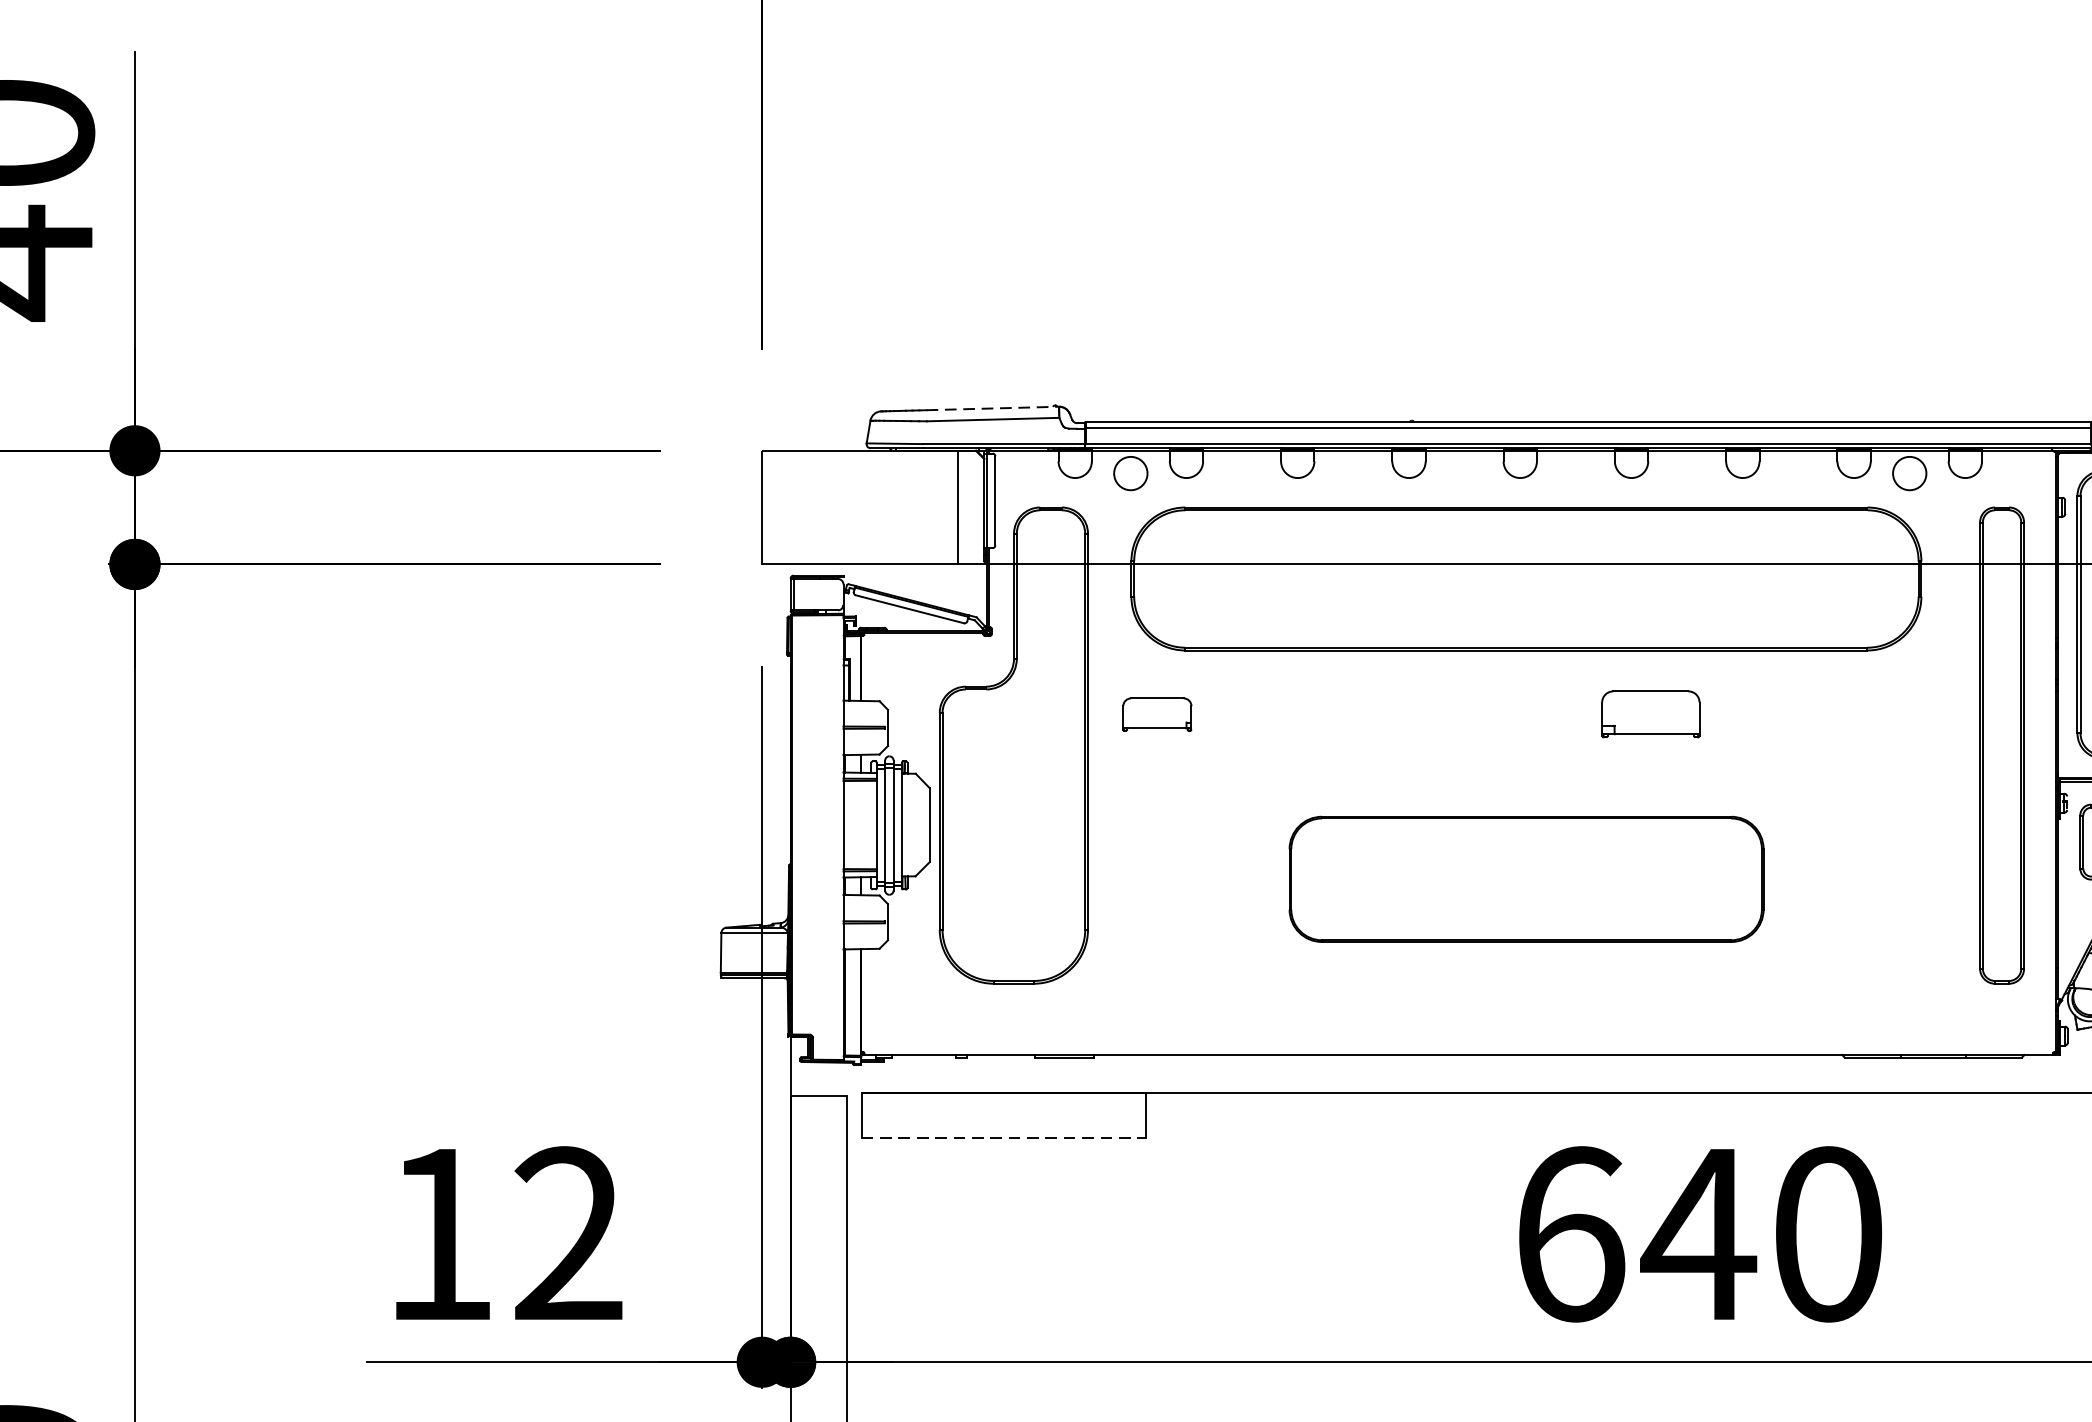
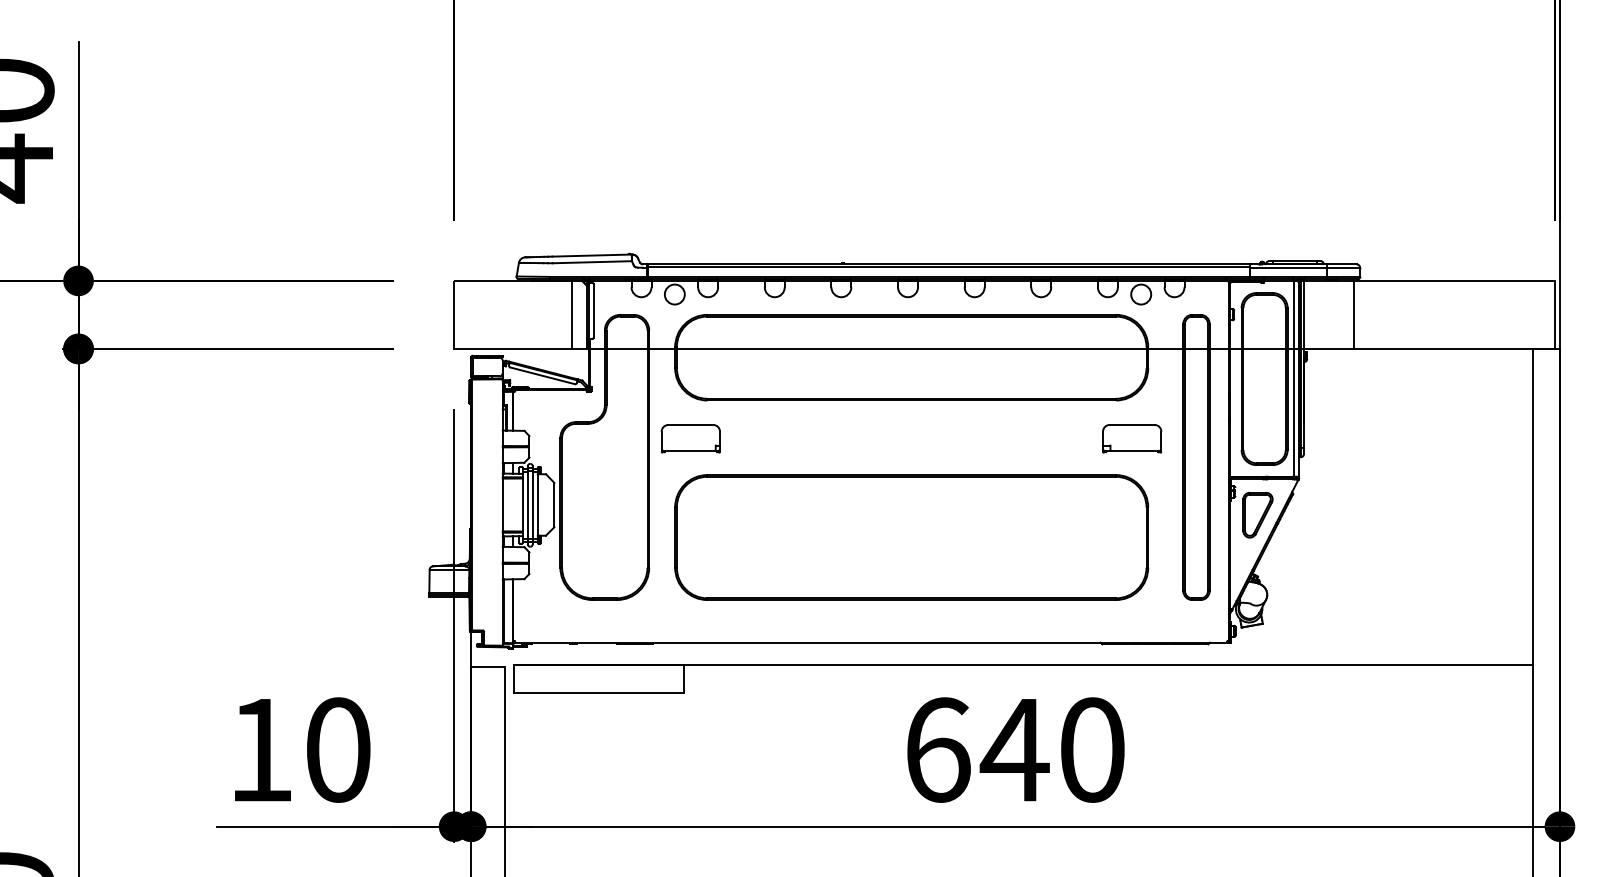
line: (993, 408) -> (592, 255), dashed -> solid
part: (1156, 713) -> (690, 438), size x1.43
part: (1651, 713) -> (1132, 438), moved
part: (1526, 879) -> (911, 537), size x1.67
line: (1005, 1138) -> (599, 692), dashed -> solid
text: (567, 1233) -> (337, 749), 12 -> 10

